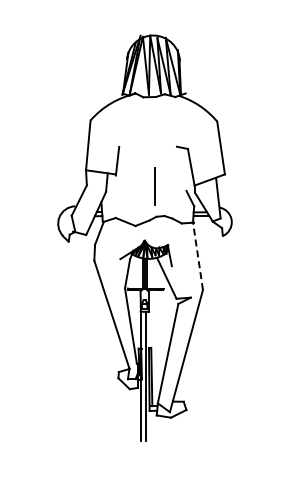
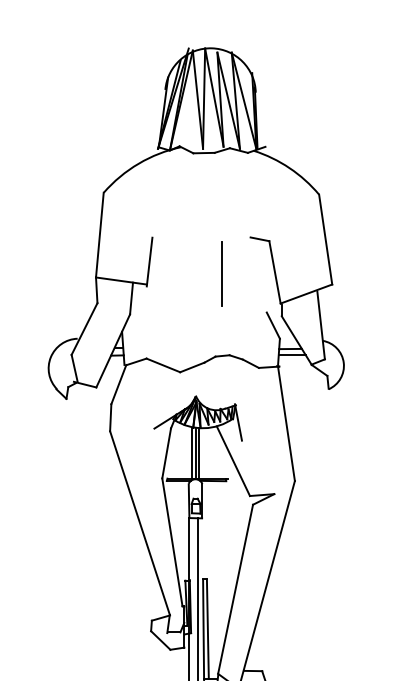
line: (154, 186) -> (220, 274), moved
line: (198, 256) -> (287, 424), dashed -> solid

